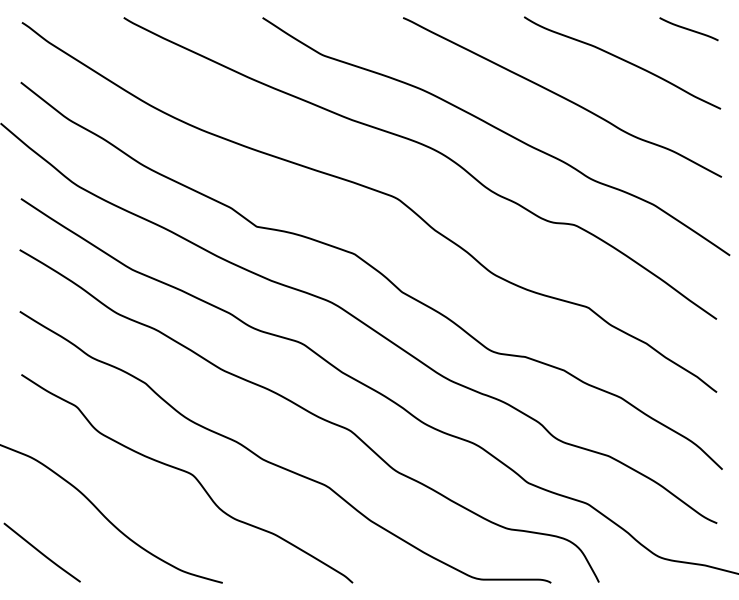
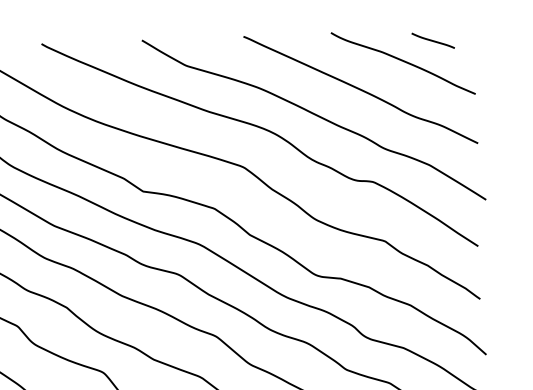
curve: (688, 29) -> (432, 41), moved

